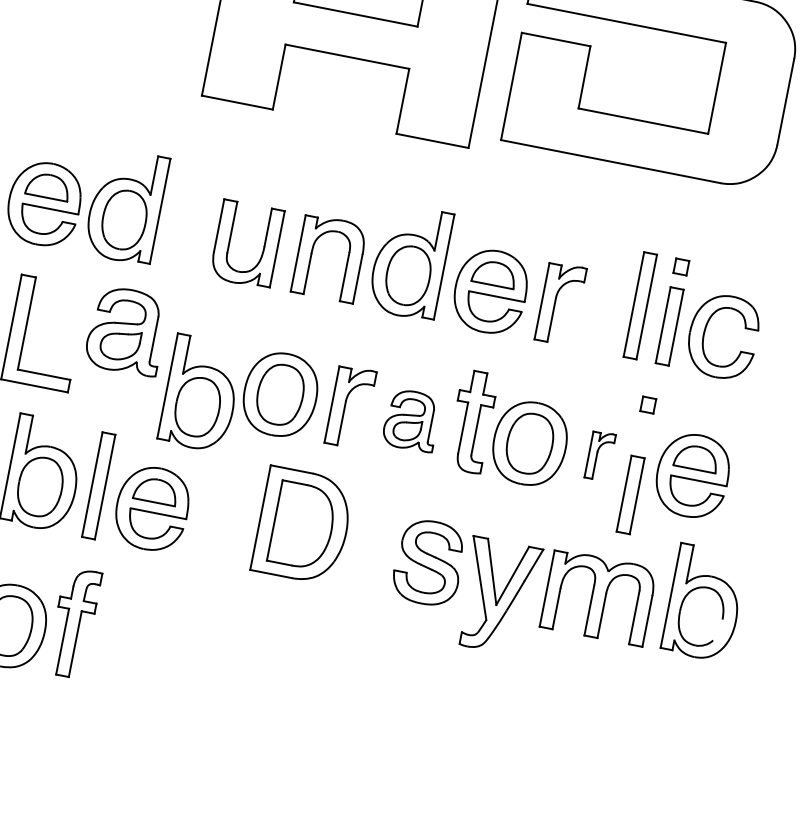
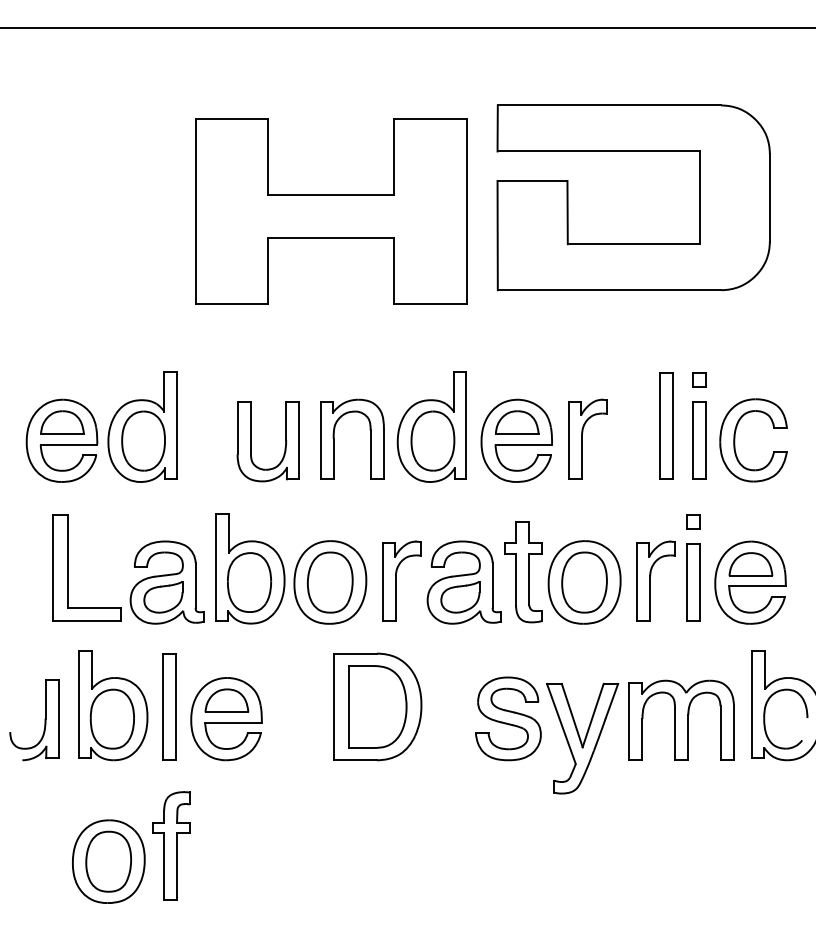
part: (126, 330) -> (166, 582), moved
part: (201, 393) -> (250, 568), moved
part: (411, 420) -> (463, 582), size x1.43
part: (599, 455) -> (655, 580), size x1.67
part: (630, 495) -> (693, 582), moved

